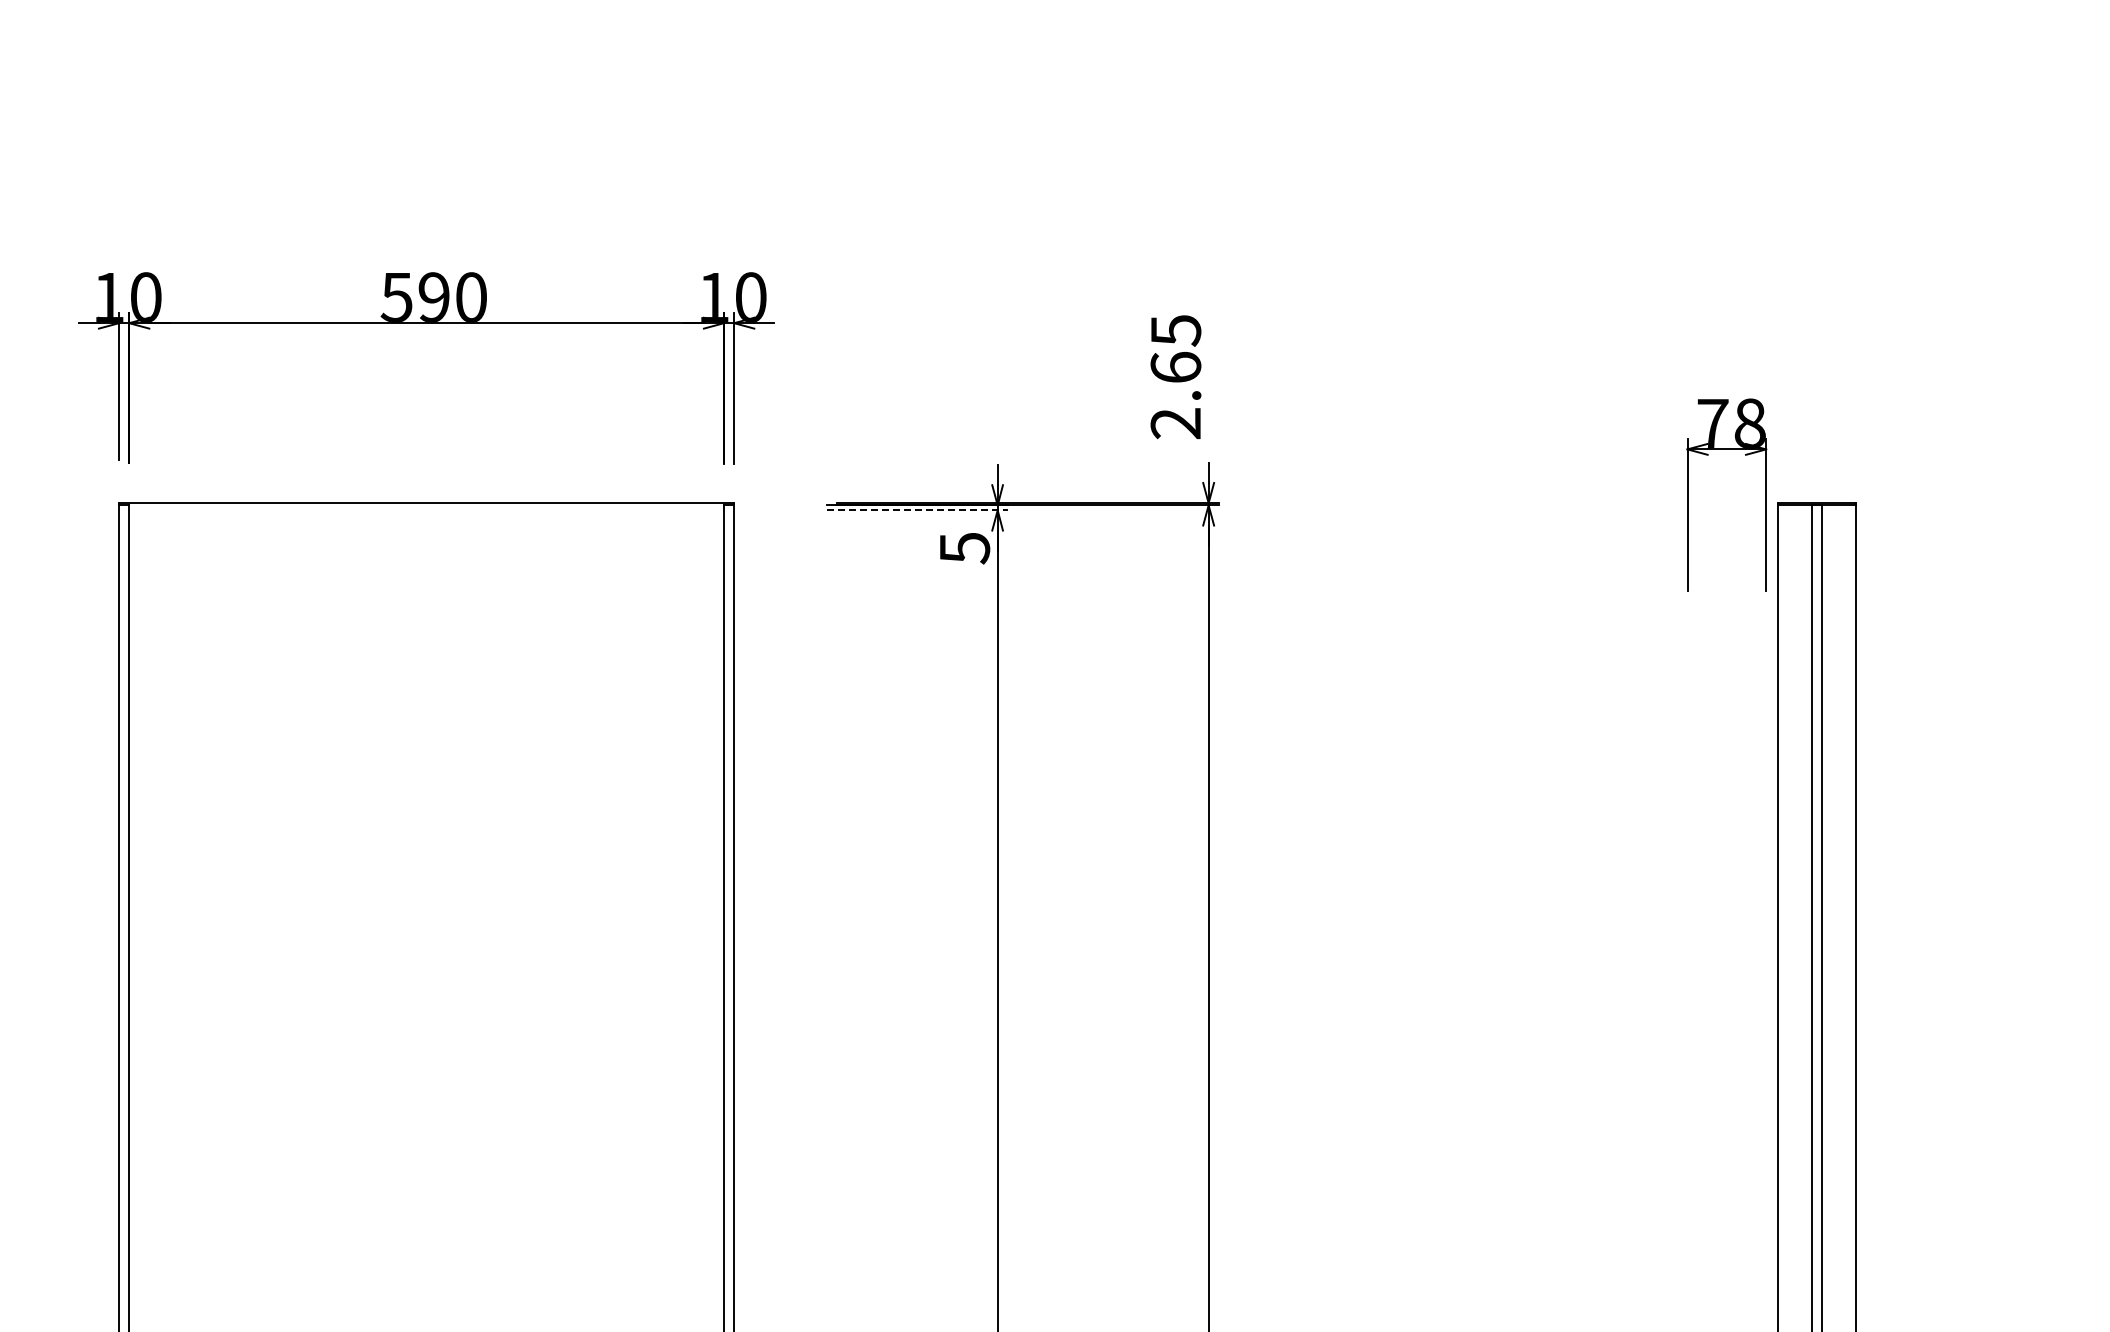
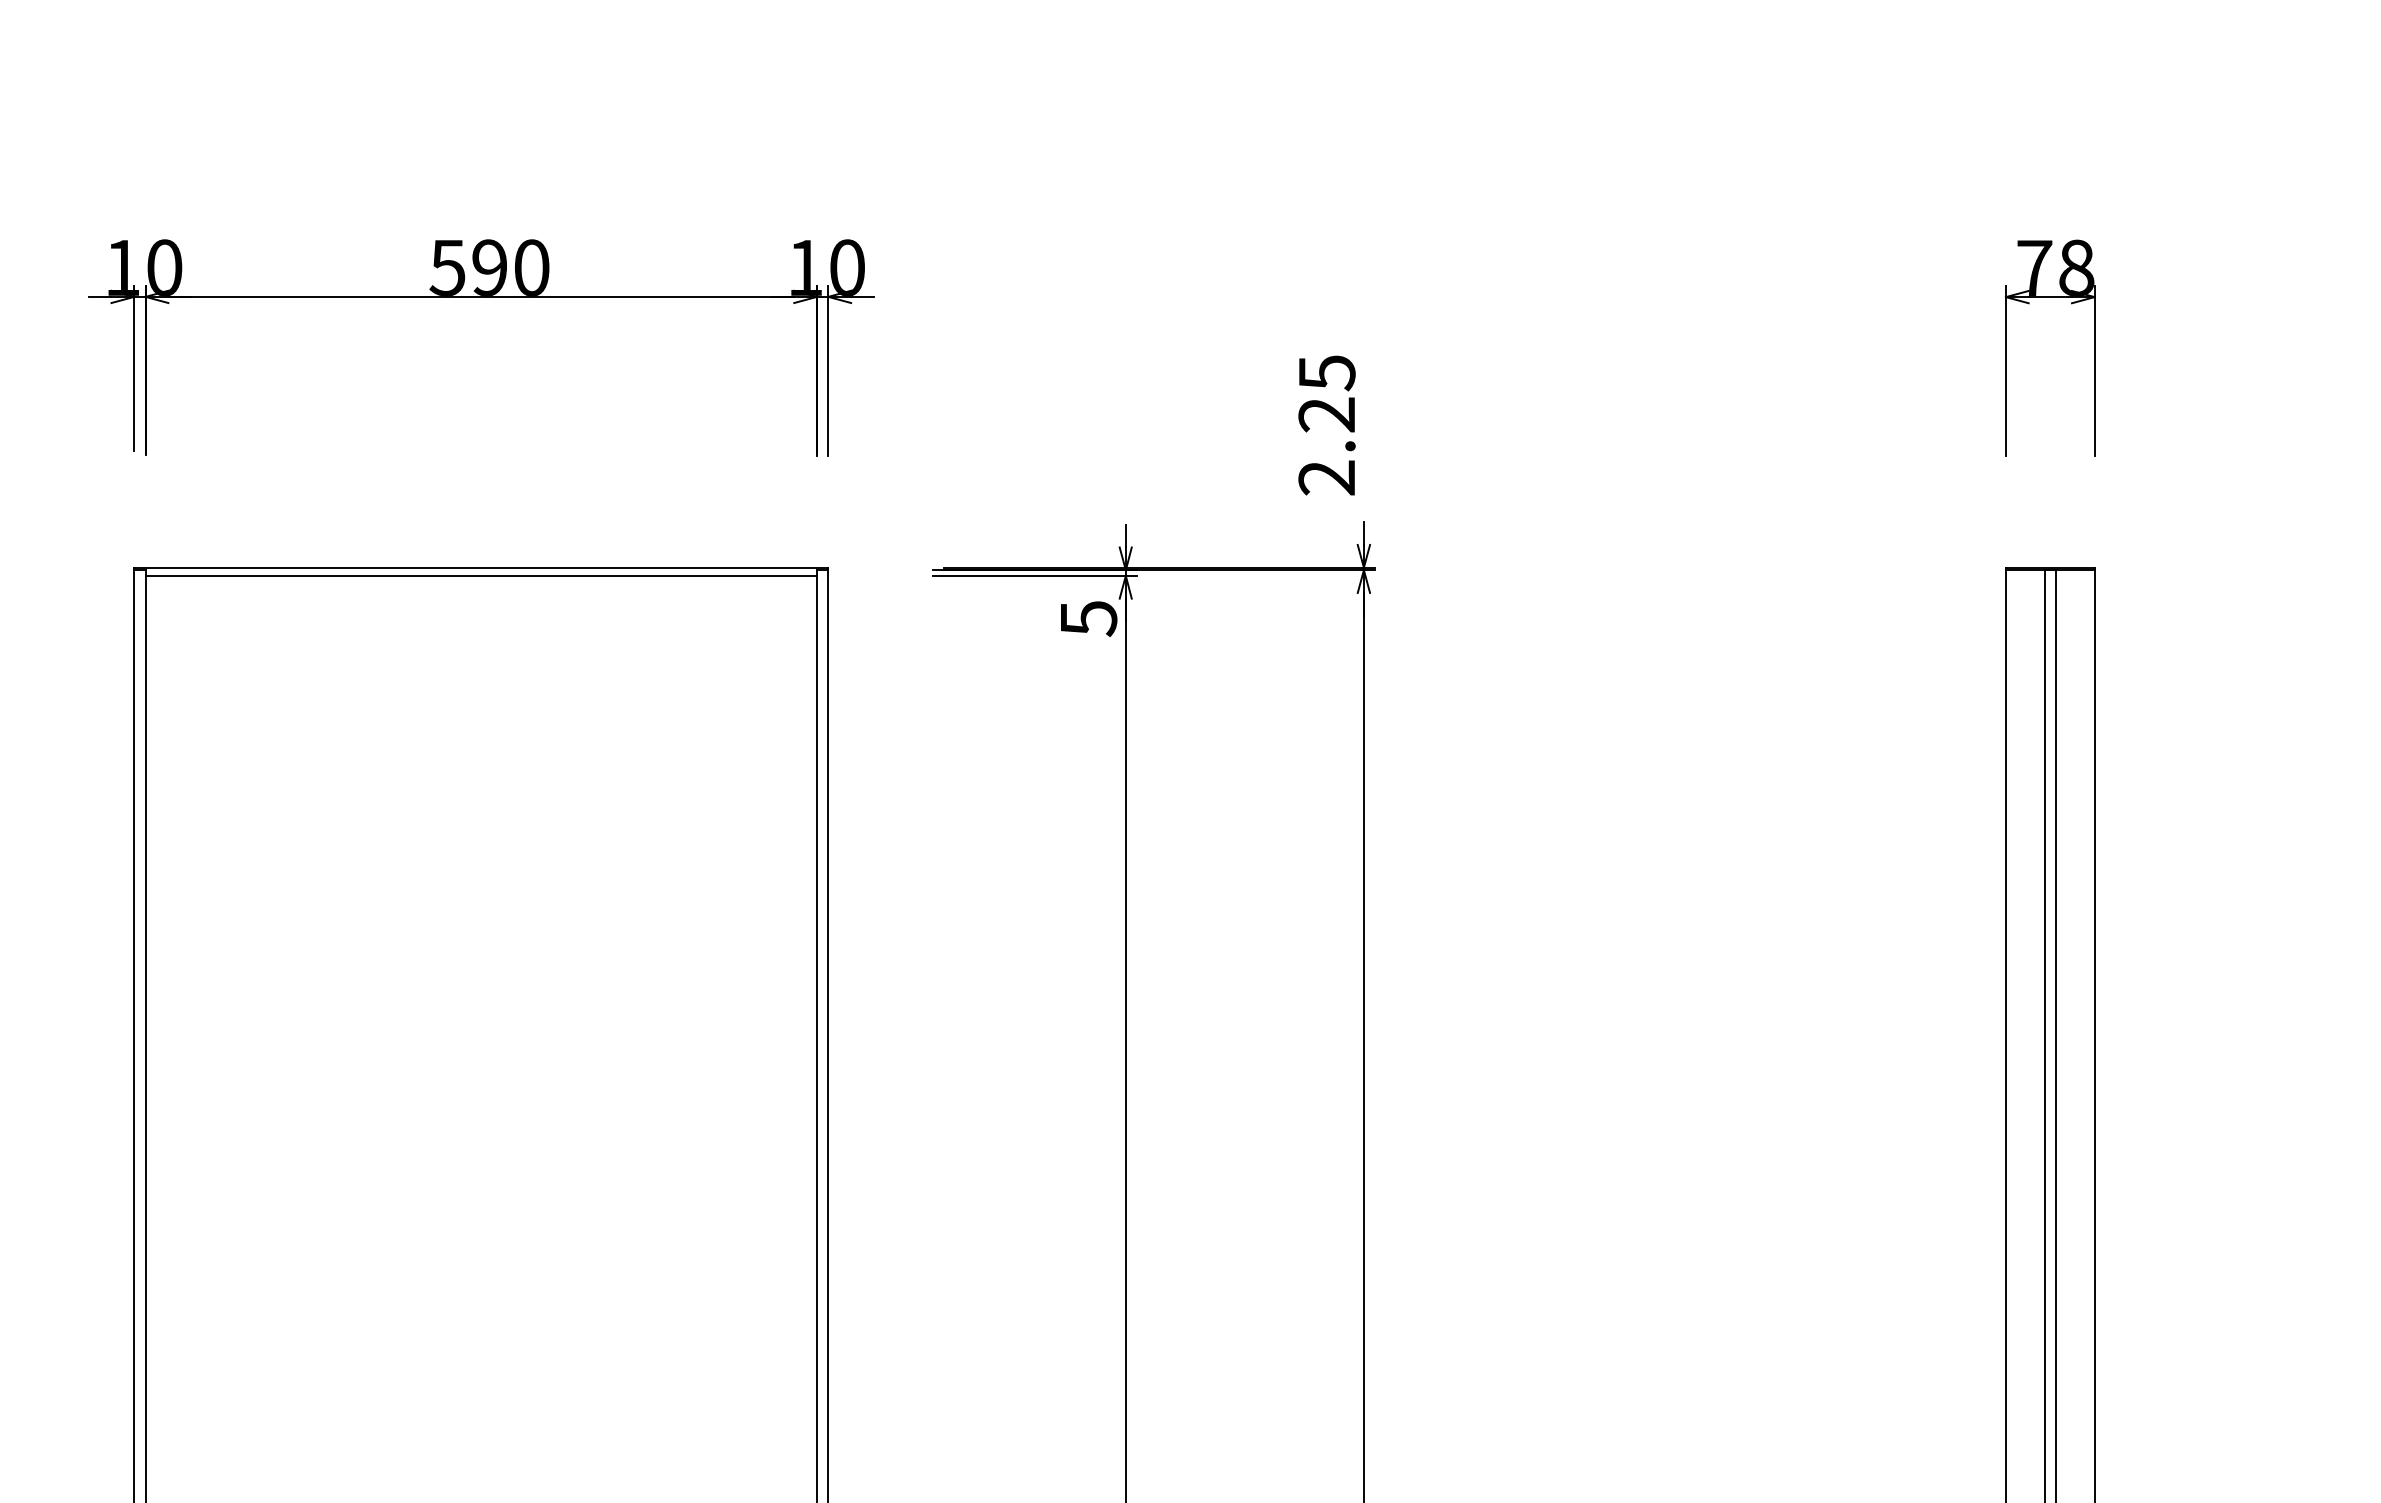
part: (426, 323) -> (481, 297), moved
text: (1175, 367) -> (1326, 414), 2.65 -> 2.25
part: (1688, 494) -> (2007, 348), moved
line: (426, 510) -> (481, 576), added
line: (917, 510) -> (1035, 576), dashed -> solid

